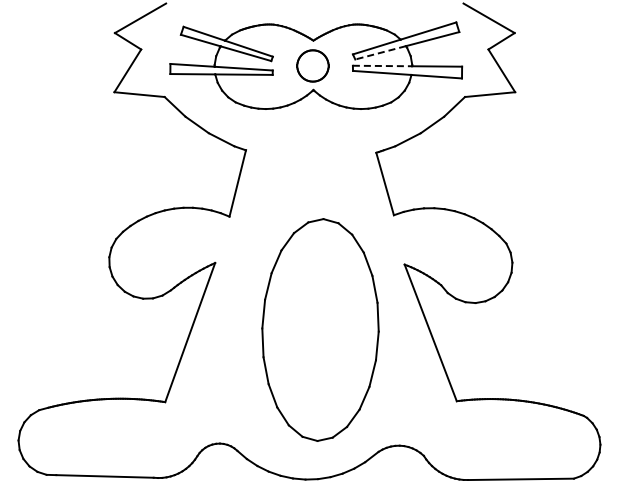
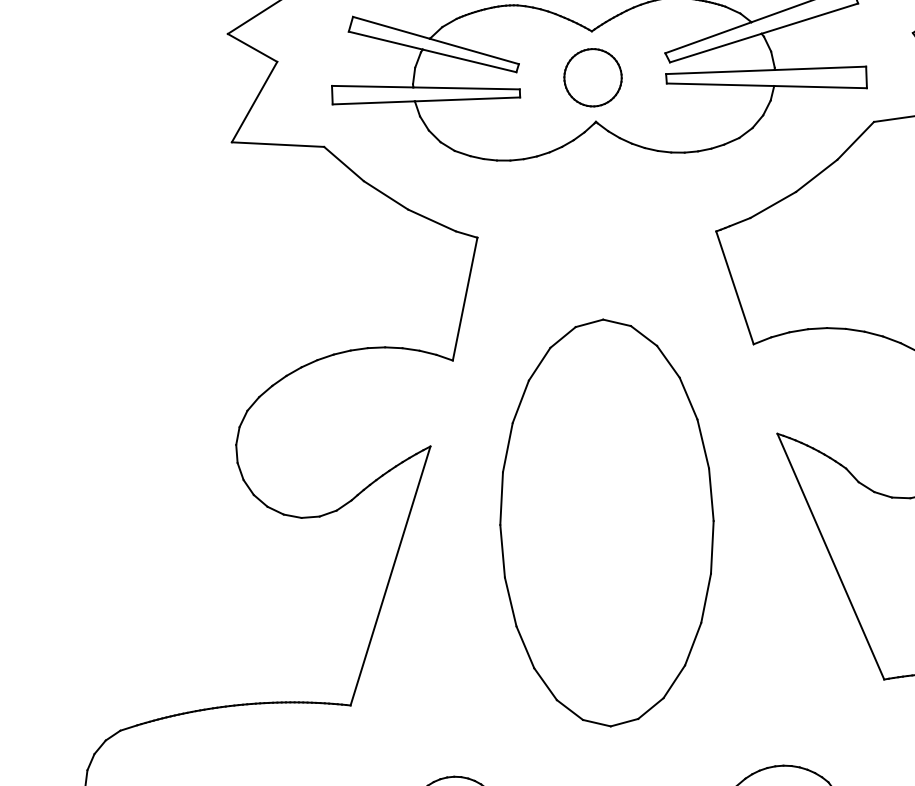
line: (380, 52) -> (715, 47), dashed -> solid
line: (382, 66) -> (720, 72), dashed -> solid
part: (320, 329) -> (606, 522), moved

